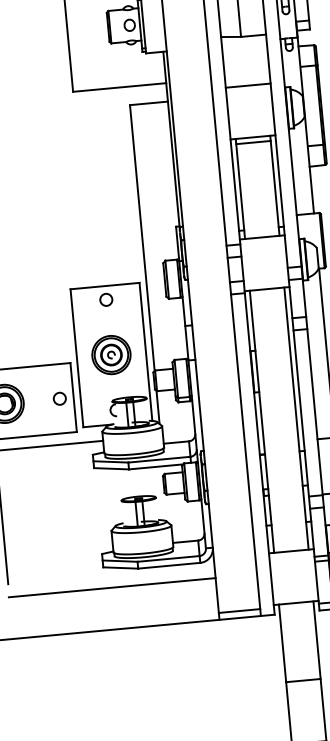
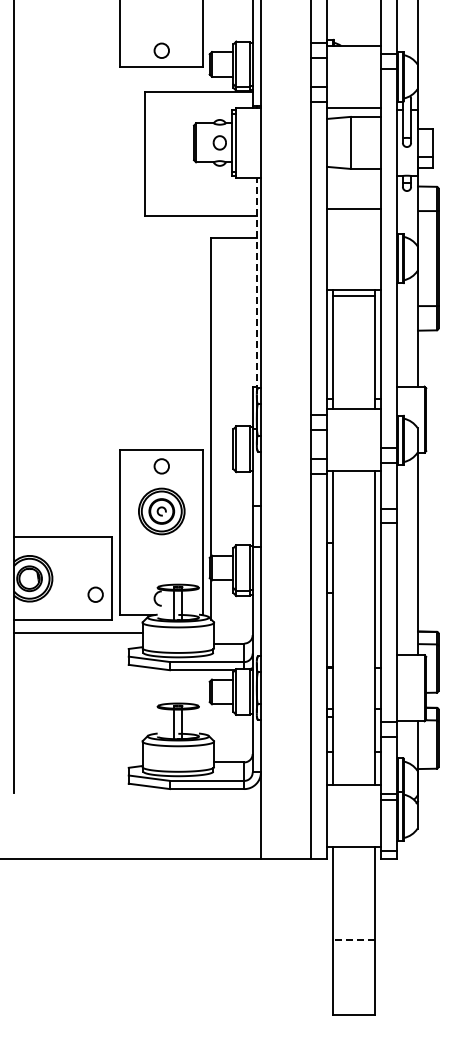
line: (247, 85) -> (353, 208), moved
line: (171, 140) -> (256, 284), solid -> dashed
part: (111, 355) -> (161, 511), moved
circle: (59, 398) -> (95, 594), moved
line: (111, 587) -> (136, 808), removed
line: (239, 610) -> (285, 850), removed
line: (303, 680) -> (353, 940), solid -> dashed

